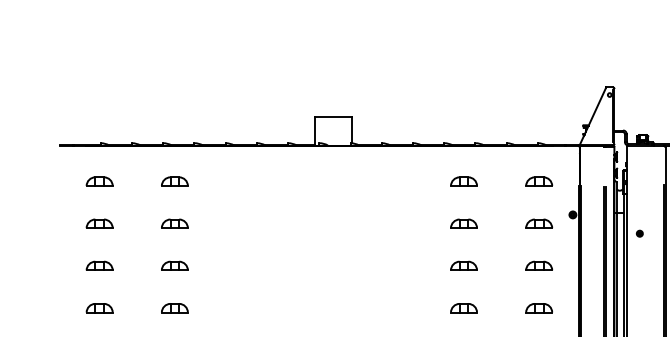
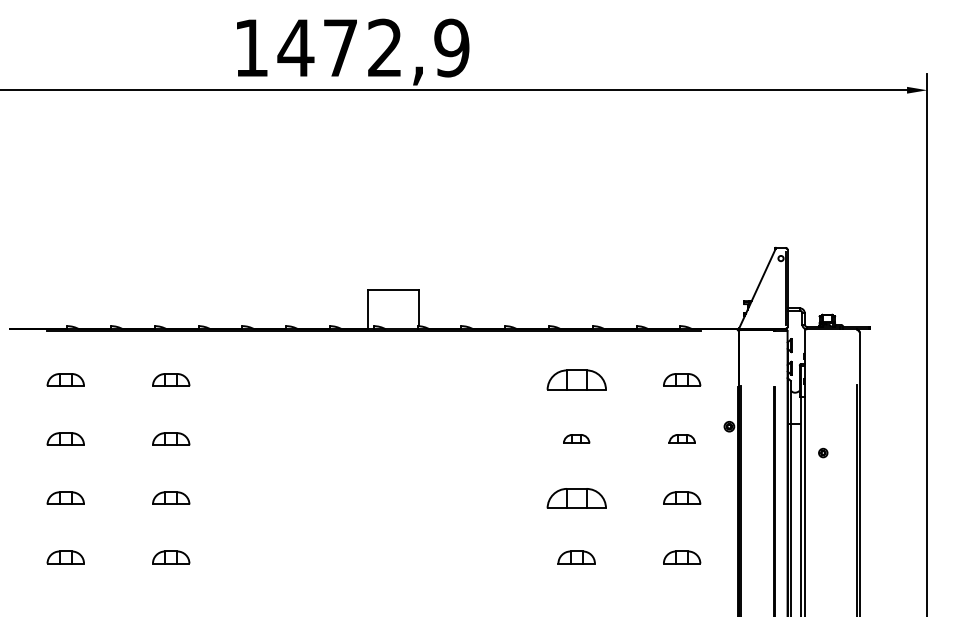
part: (463, 181) -> (576, 379), size x1.6
part: (463, 223) -> (576, 438), size x0.7
part: (539, 223) -> (682, 438), size x0.7
part: (463, 265) -> (576, 497), size x1.6

